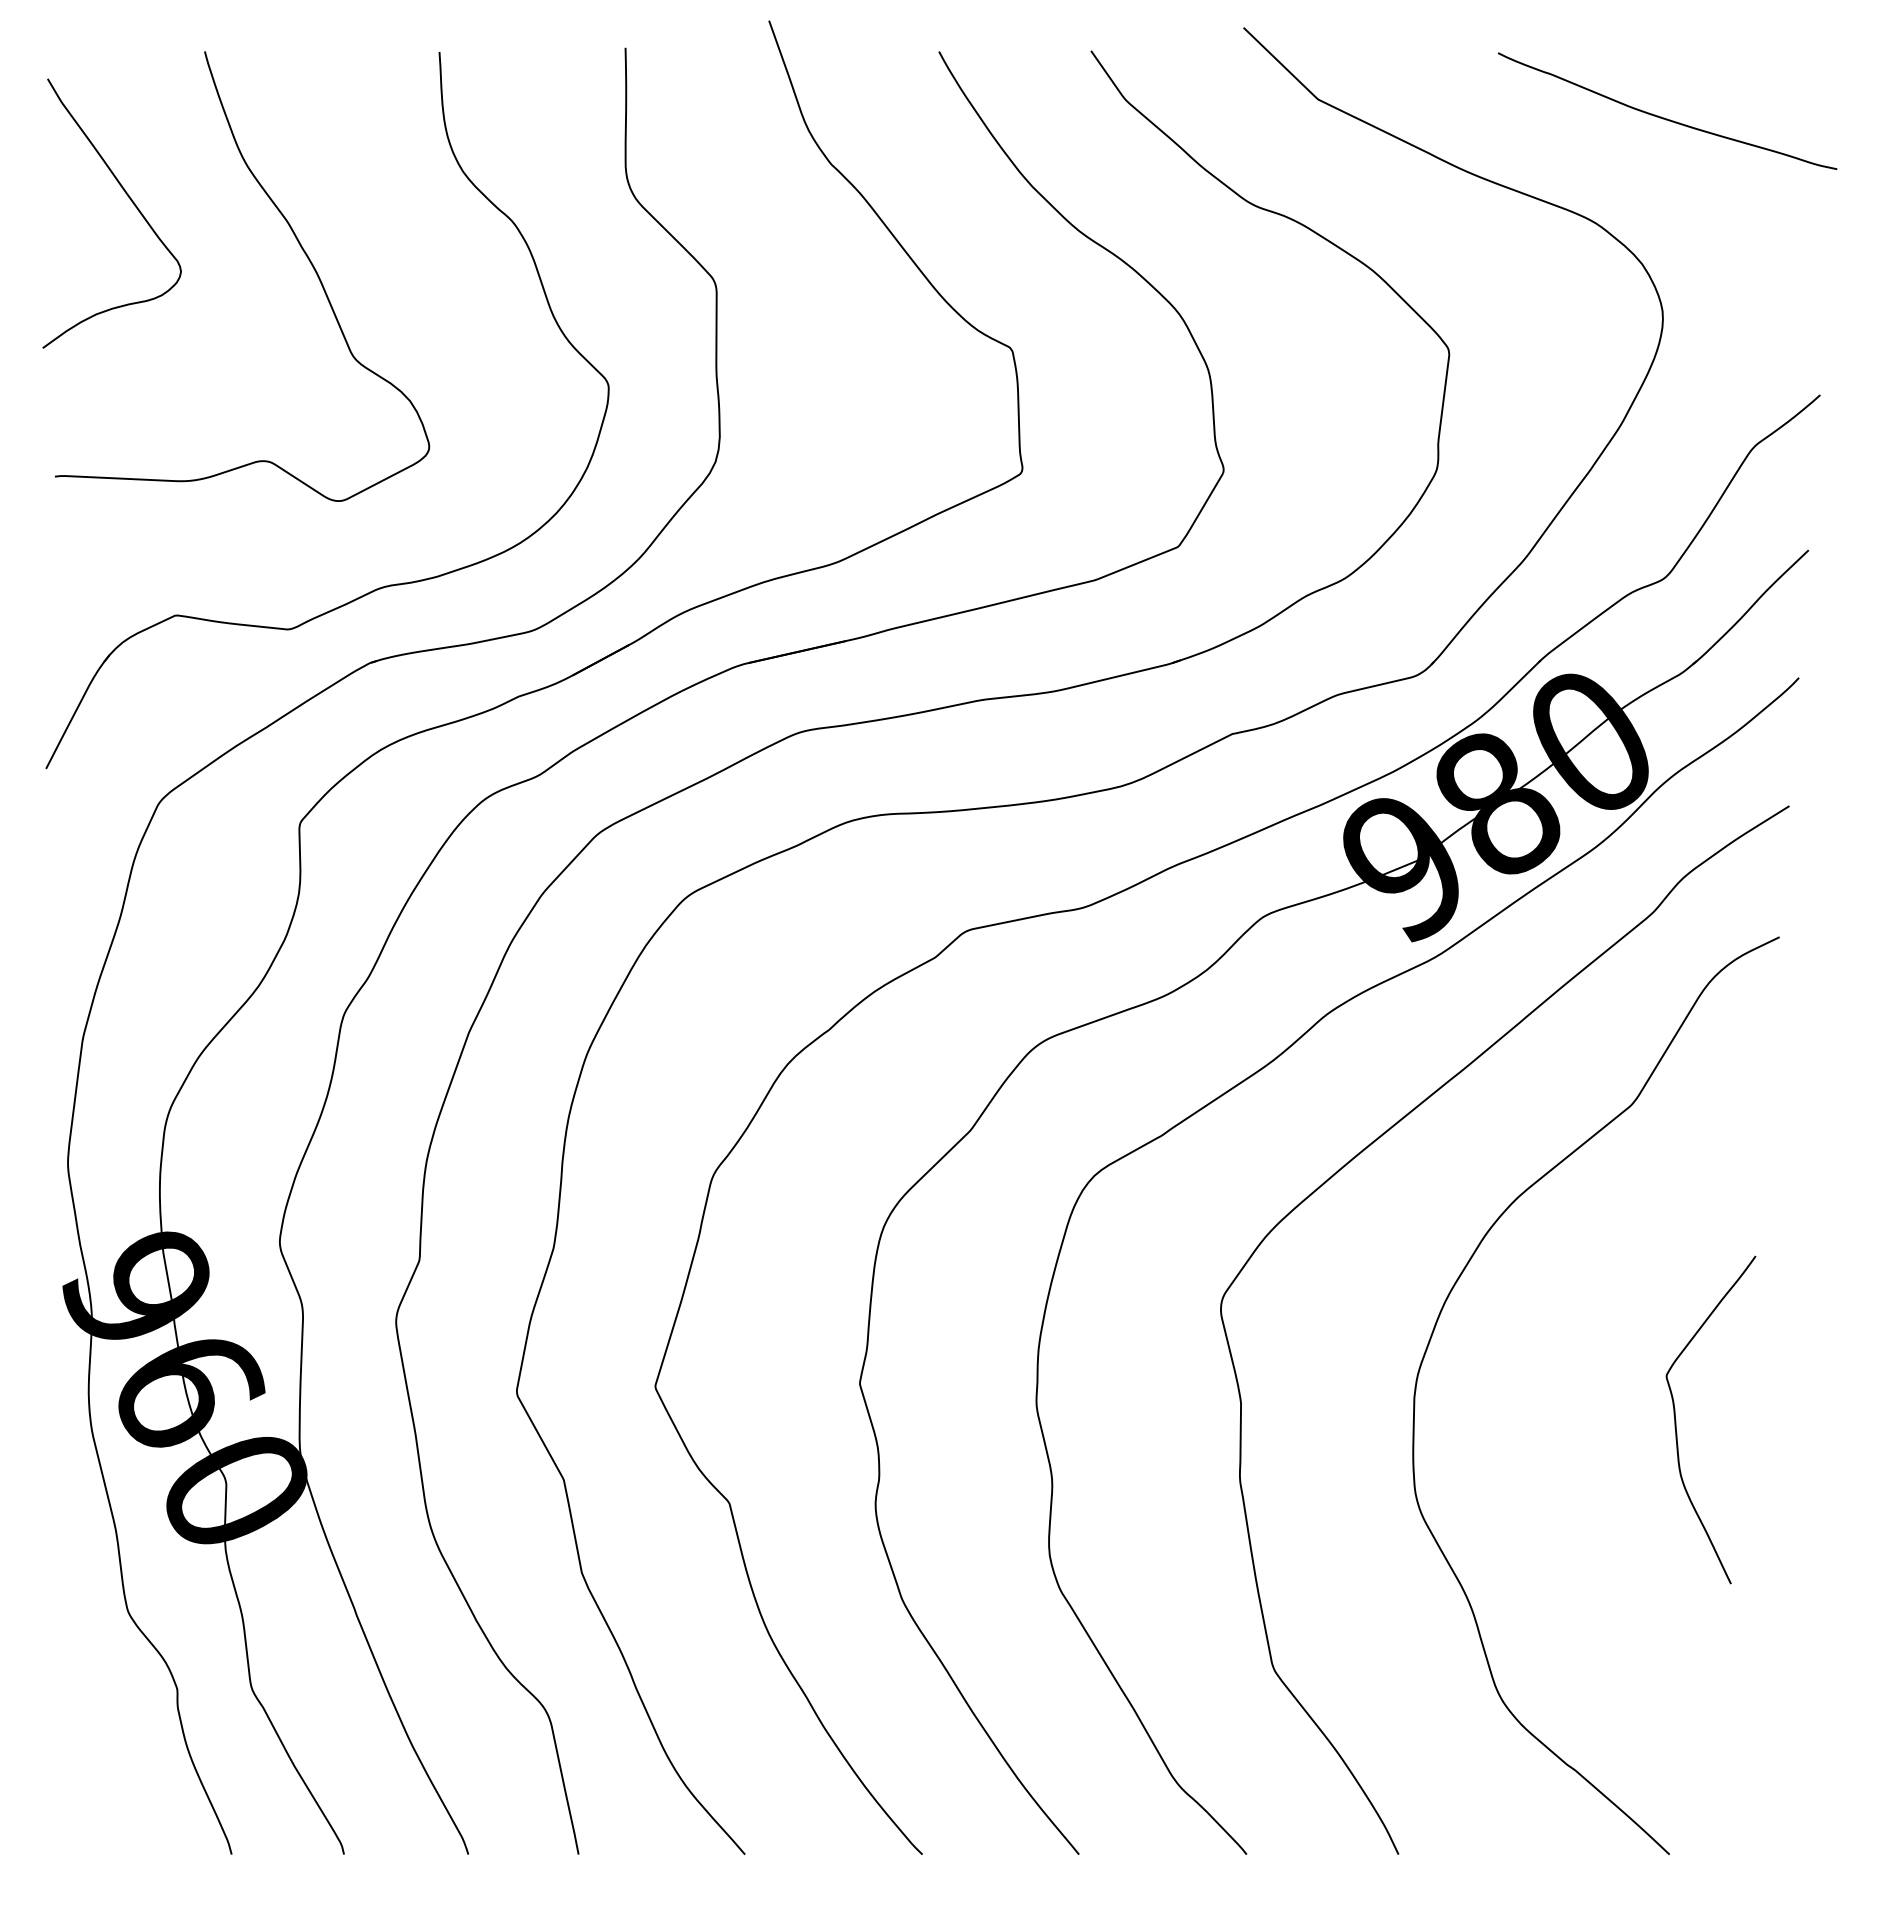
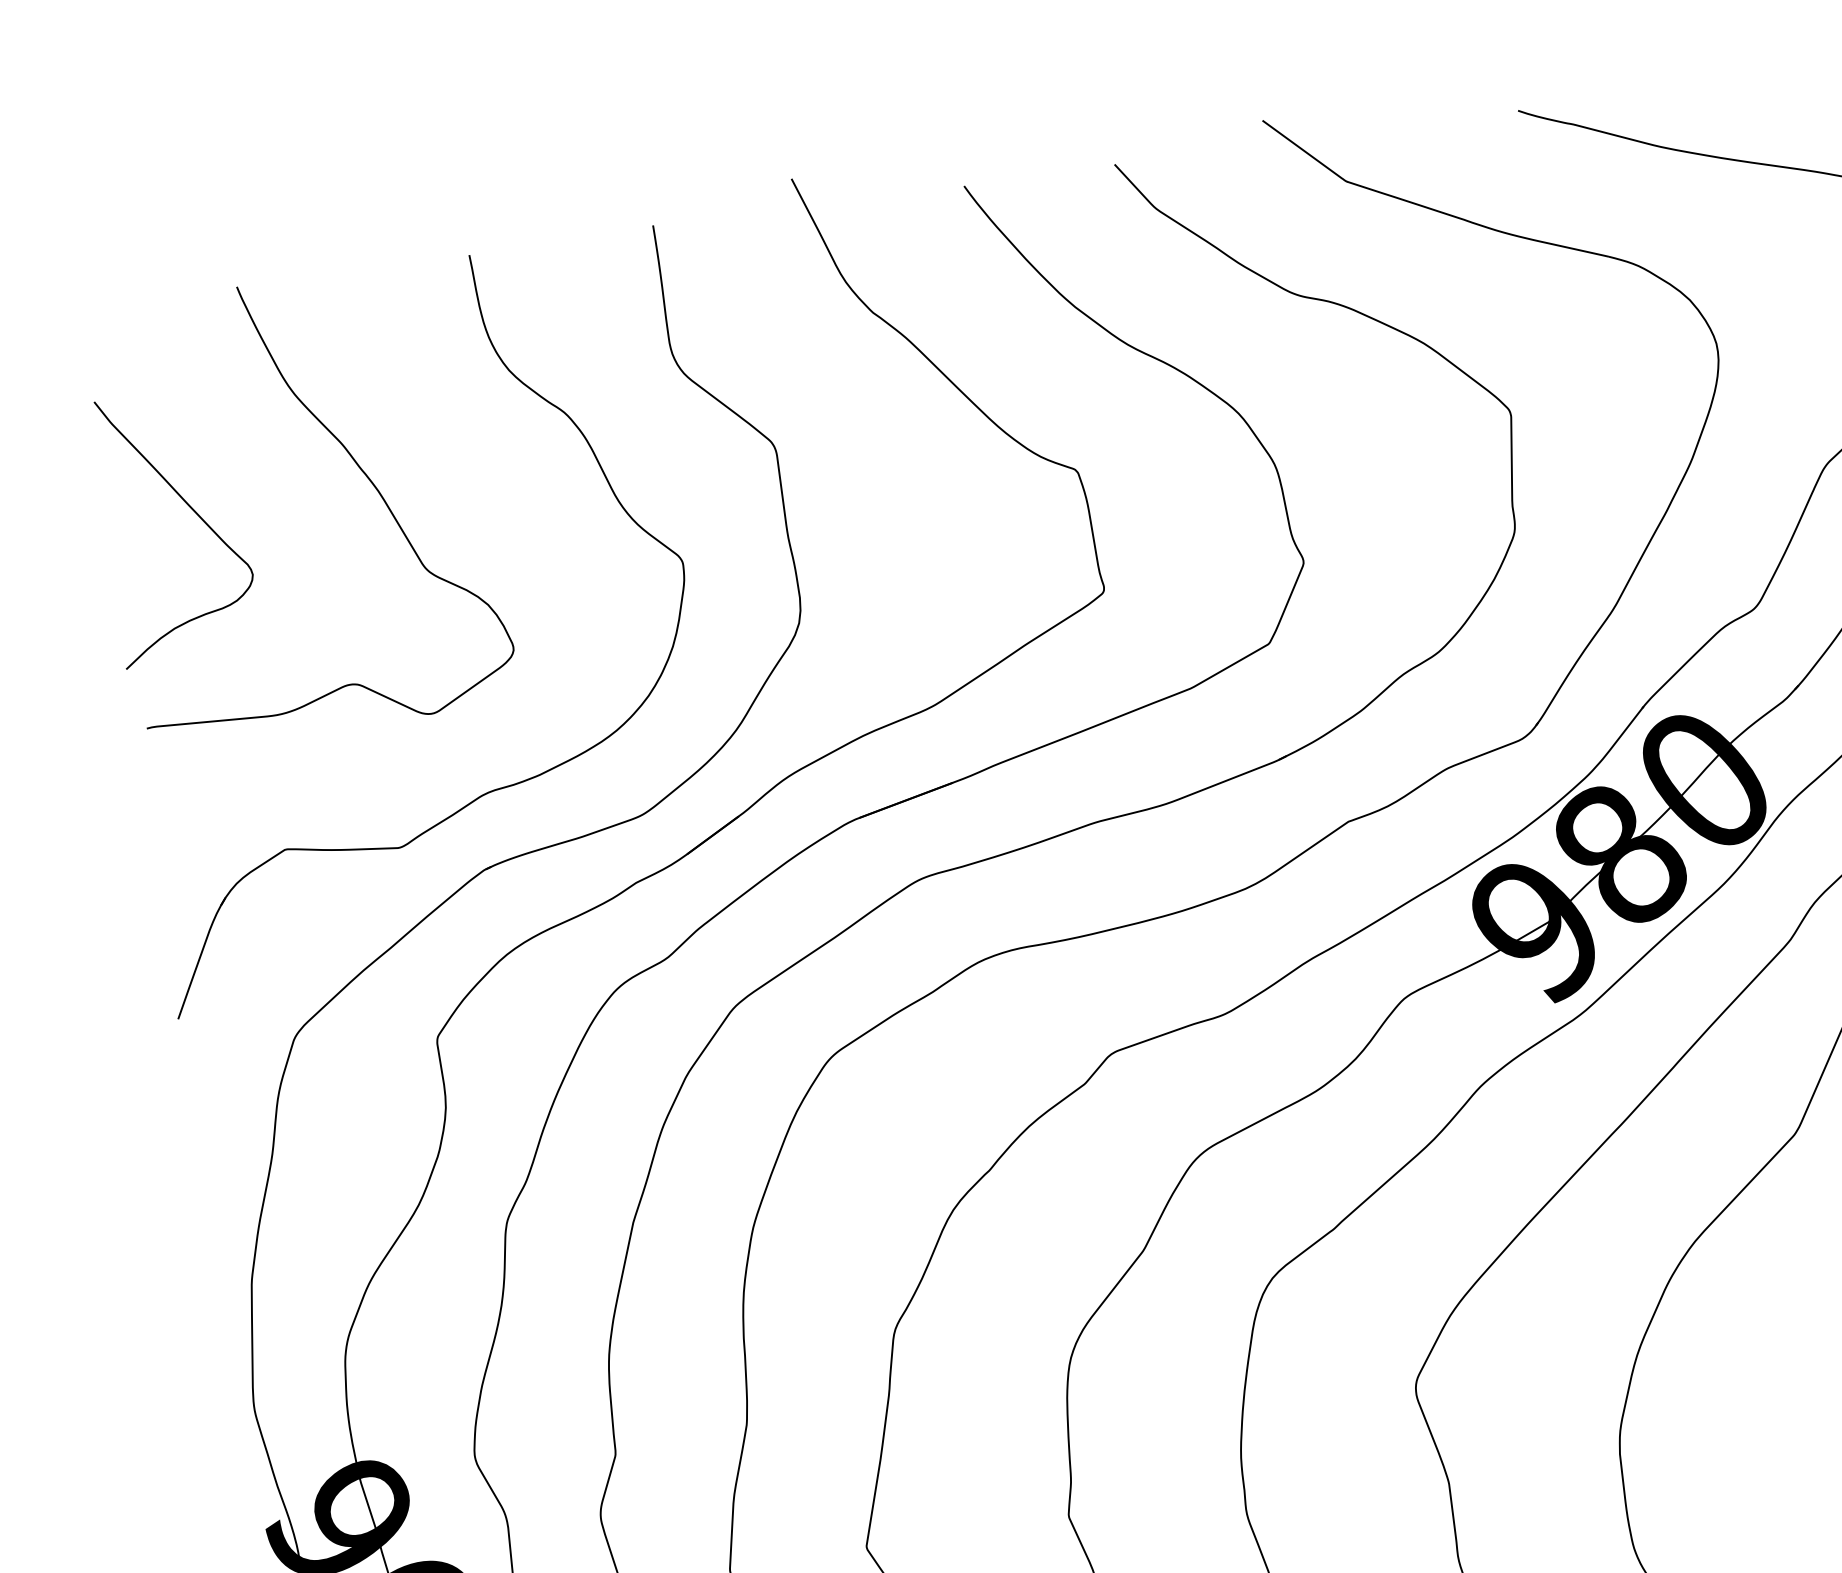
curve: (129, 199) -> (191, 510), moved

